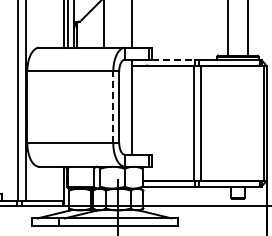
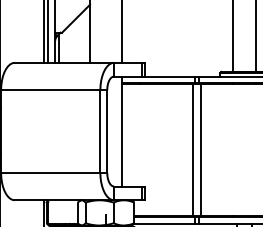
line: (173, 59) -> (169, 76), dashed -> solid
line: (113, 107) -> (100, 131), dashed -> solid

